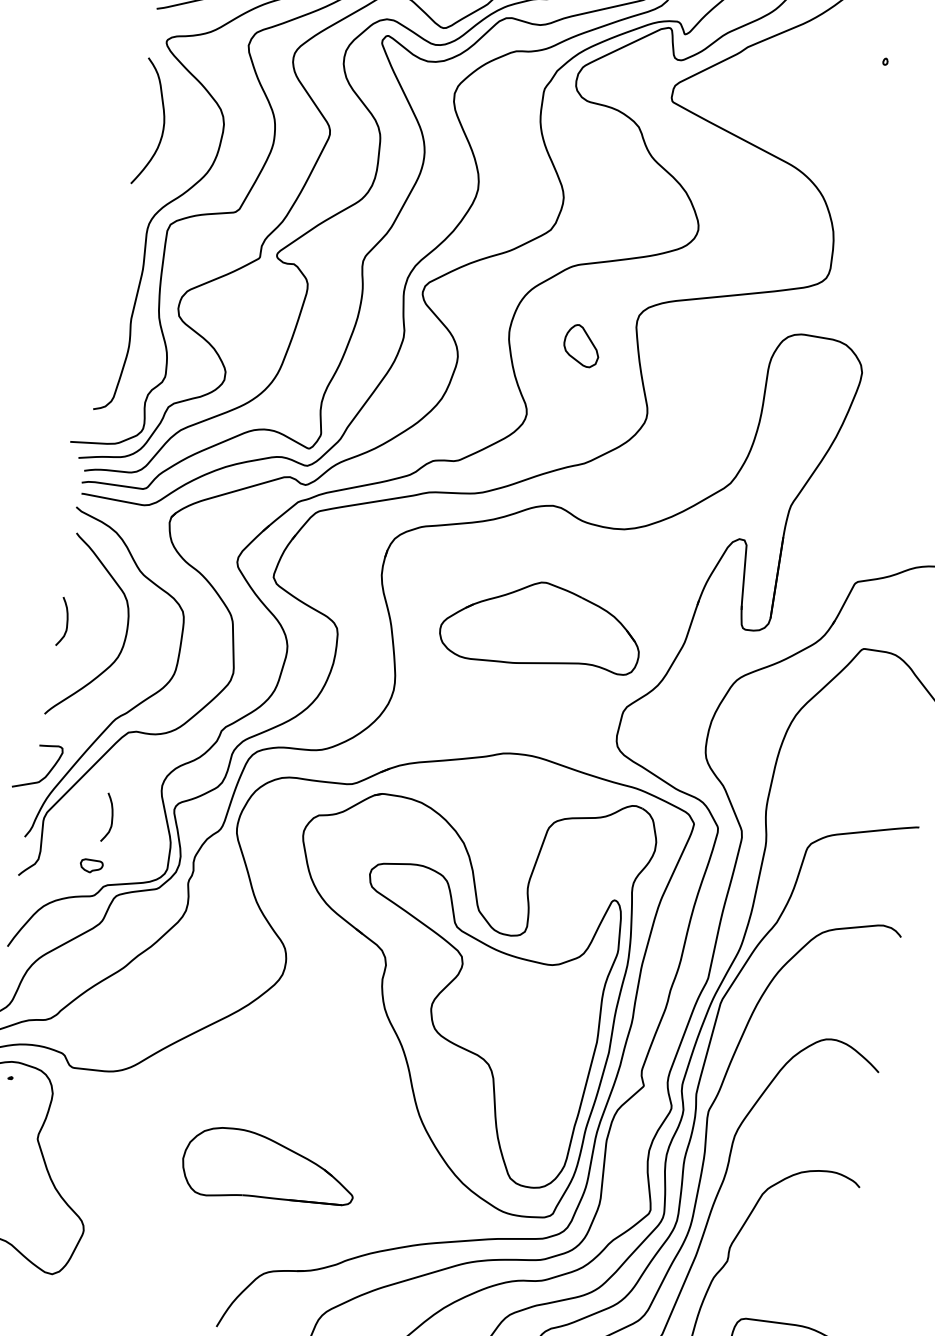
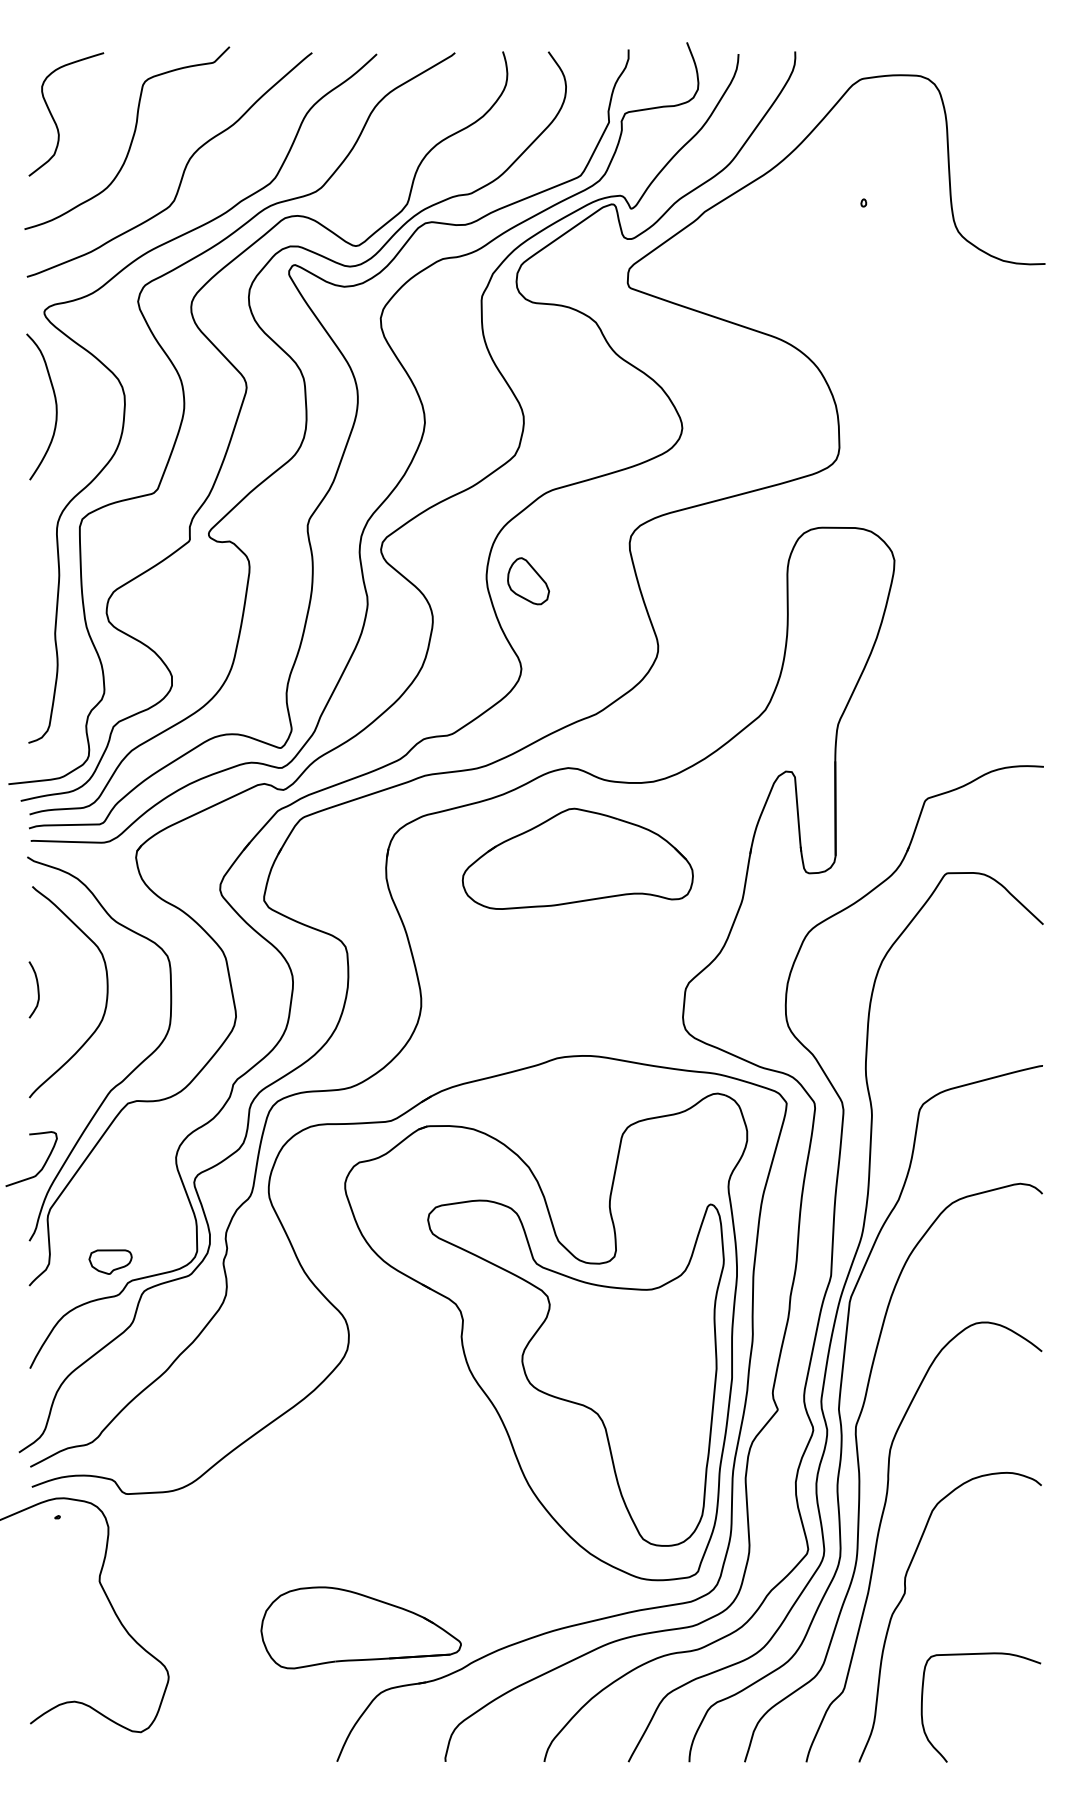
part: (581, 346) -> (528, 581), moved
part: (541, 625) -> (577, 858), moved
curve: (111, 817) -> (124, 1203), removed
part: (91, 865) -> (110, 1261), size x1.67
part: (268, 1169) -> (360, 1627), moved

